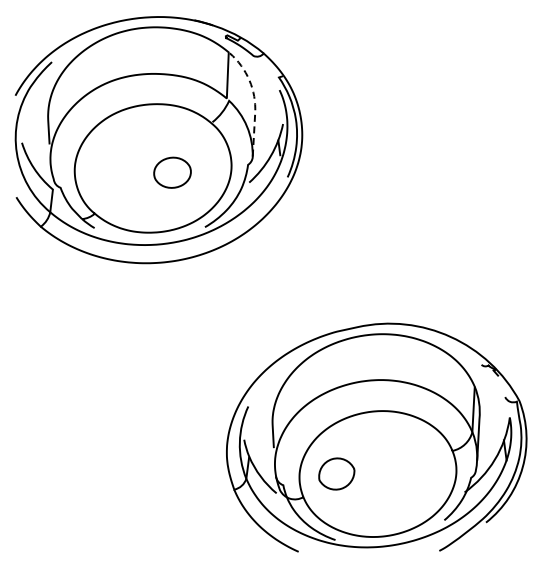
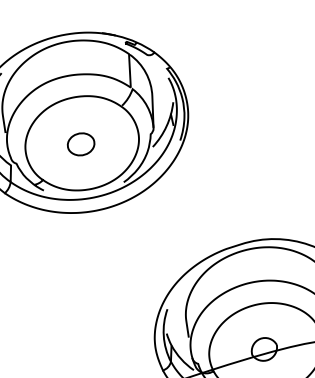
line: (254, 95) -> (150, 83), dashed -> solid
part: (172, 172) -> (81, 144), moved
part: (336, 473) -> (264, 349), moved

